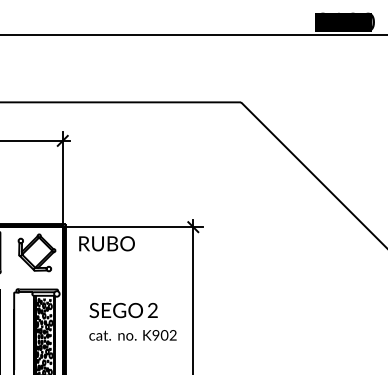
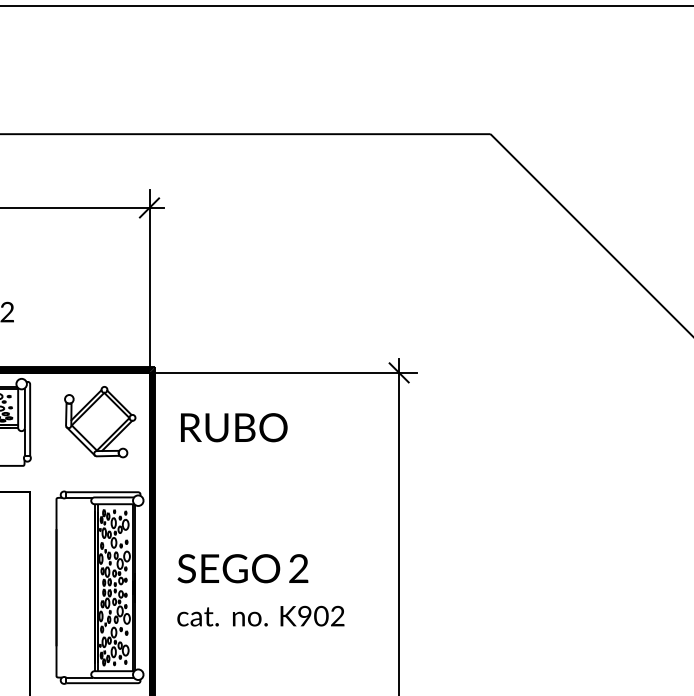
text: (106, 243) -> (233, 427), moved
text: (132, 321) -> (259, 589), moved

